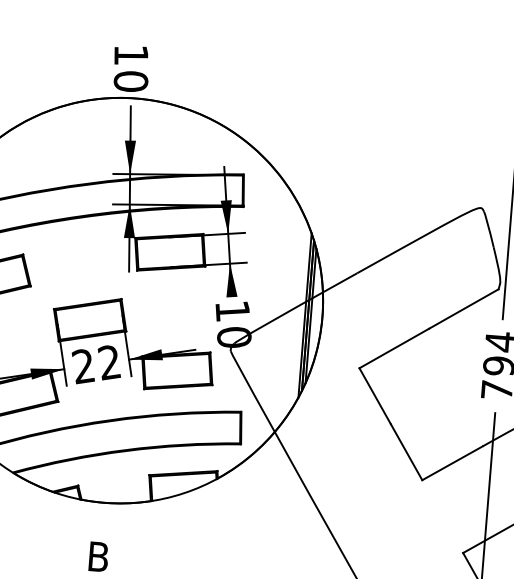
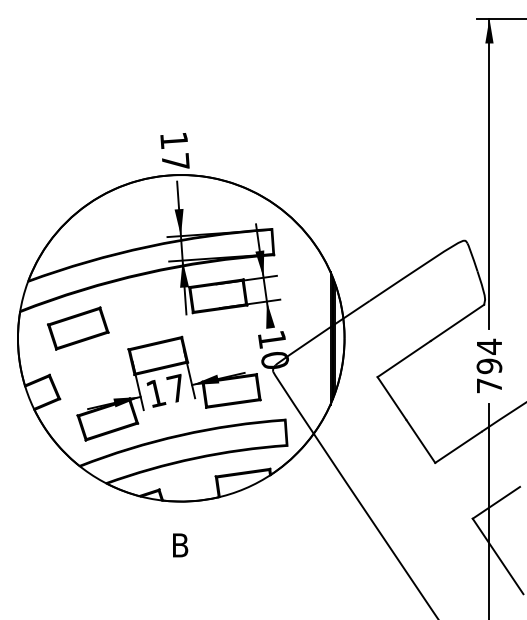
text: (130, 81) -> (175, 161), 10 -> 17
text: (95, 364) -> (165, 391), 22 -> 17

